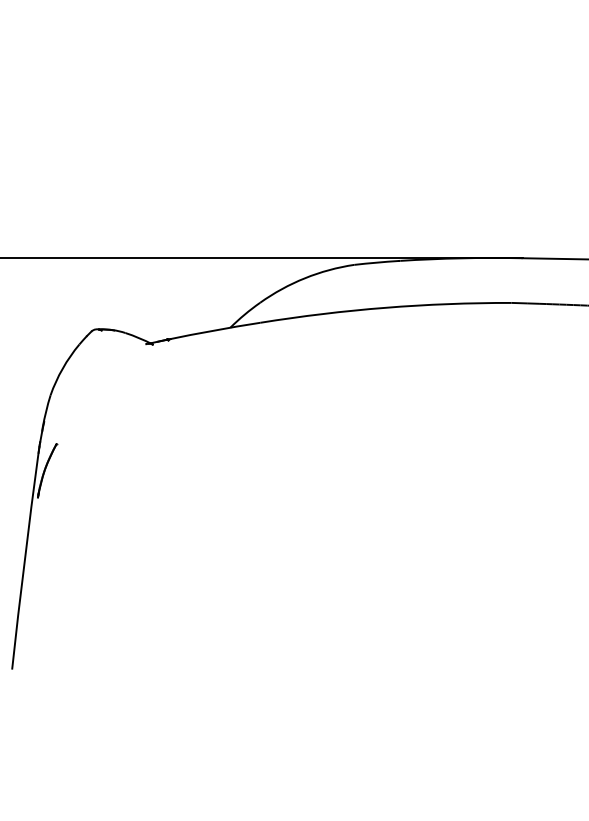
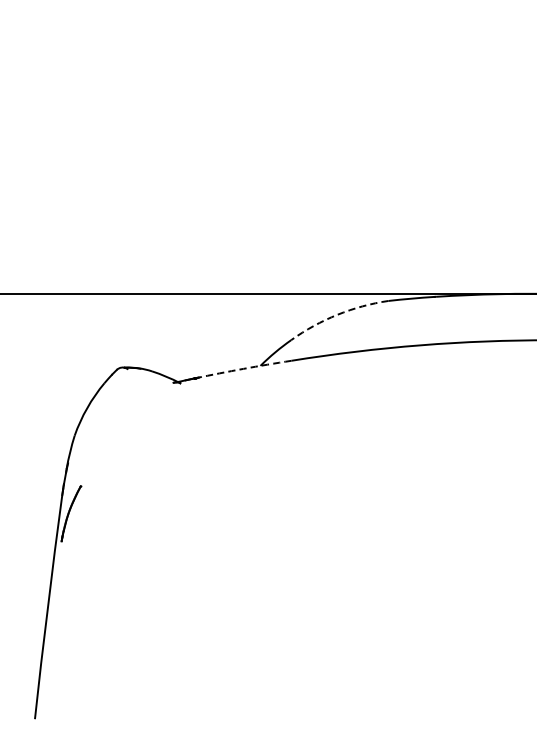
arc: (305, 278) -> (338, 315), solid -> dashed
arc: (213, 330) -> (243, 368), solid -> dashed

